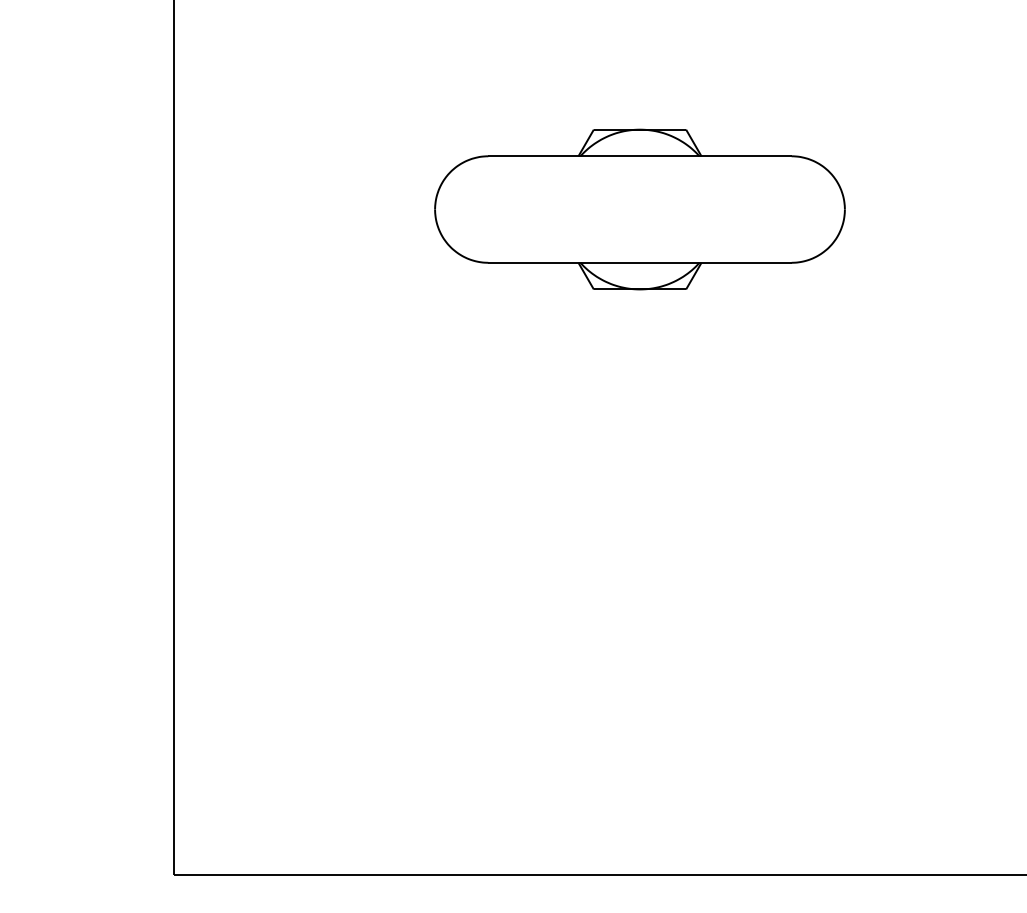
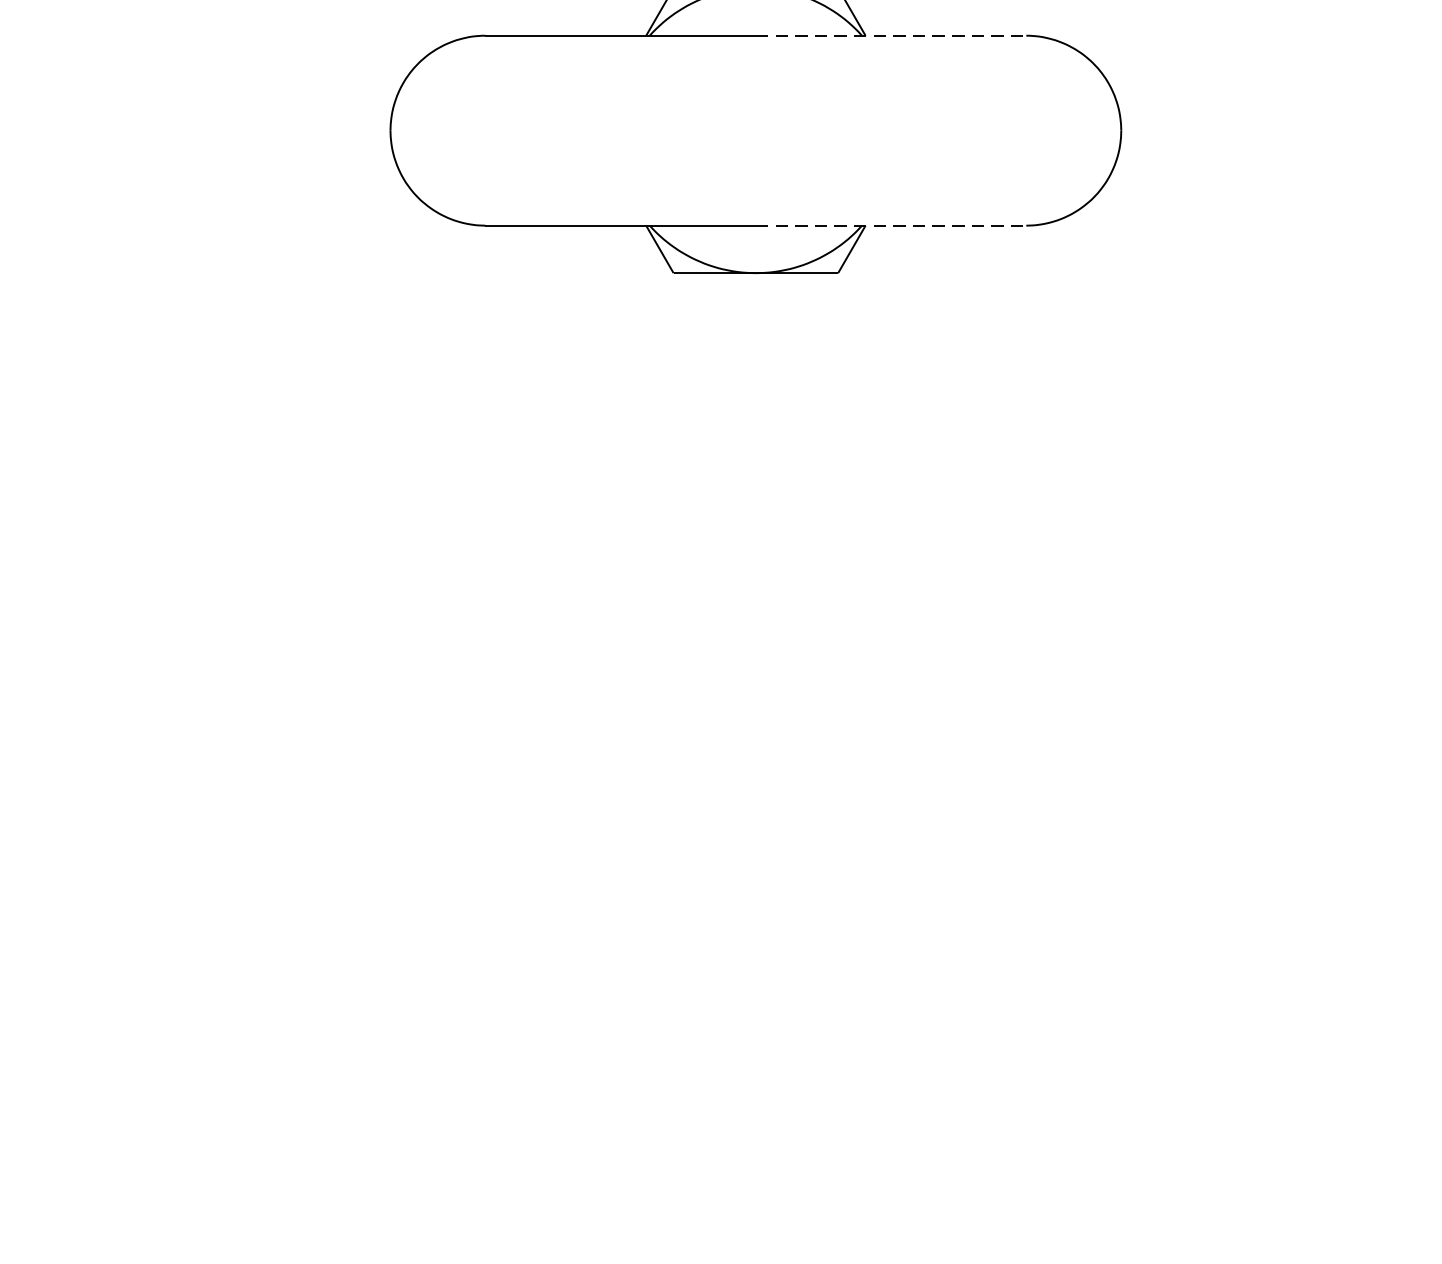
line: (715, 156) -> (890, 36), solid -> dashed
line: (715, 262) -> (890, 225), solid -> dashed

